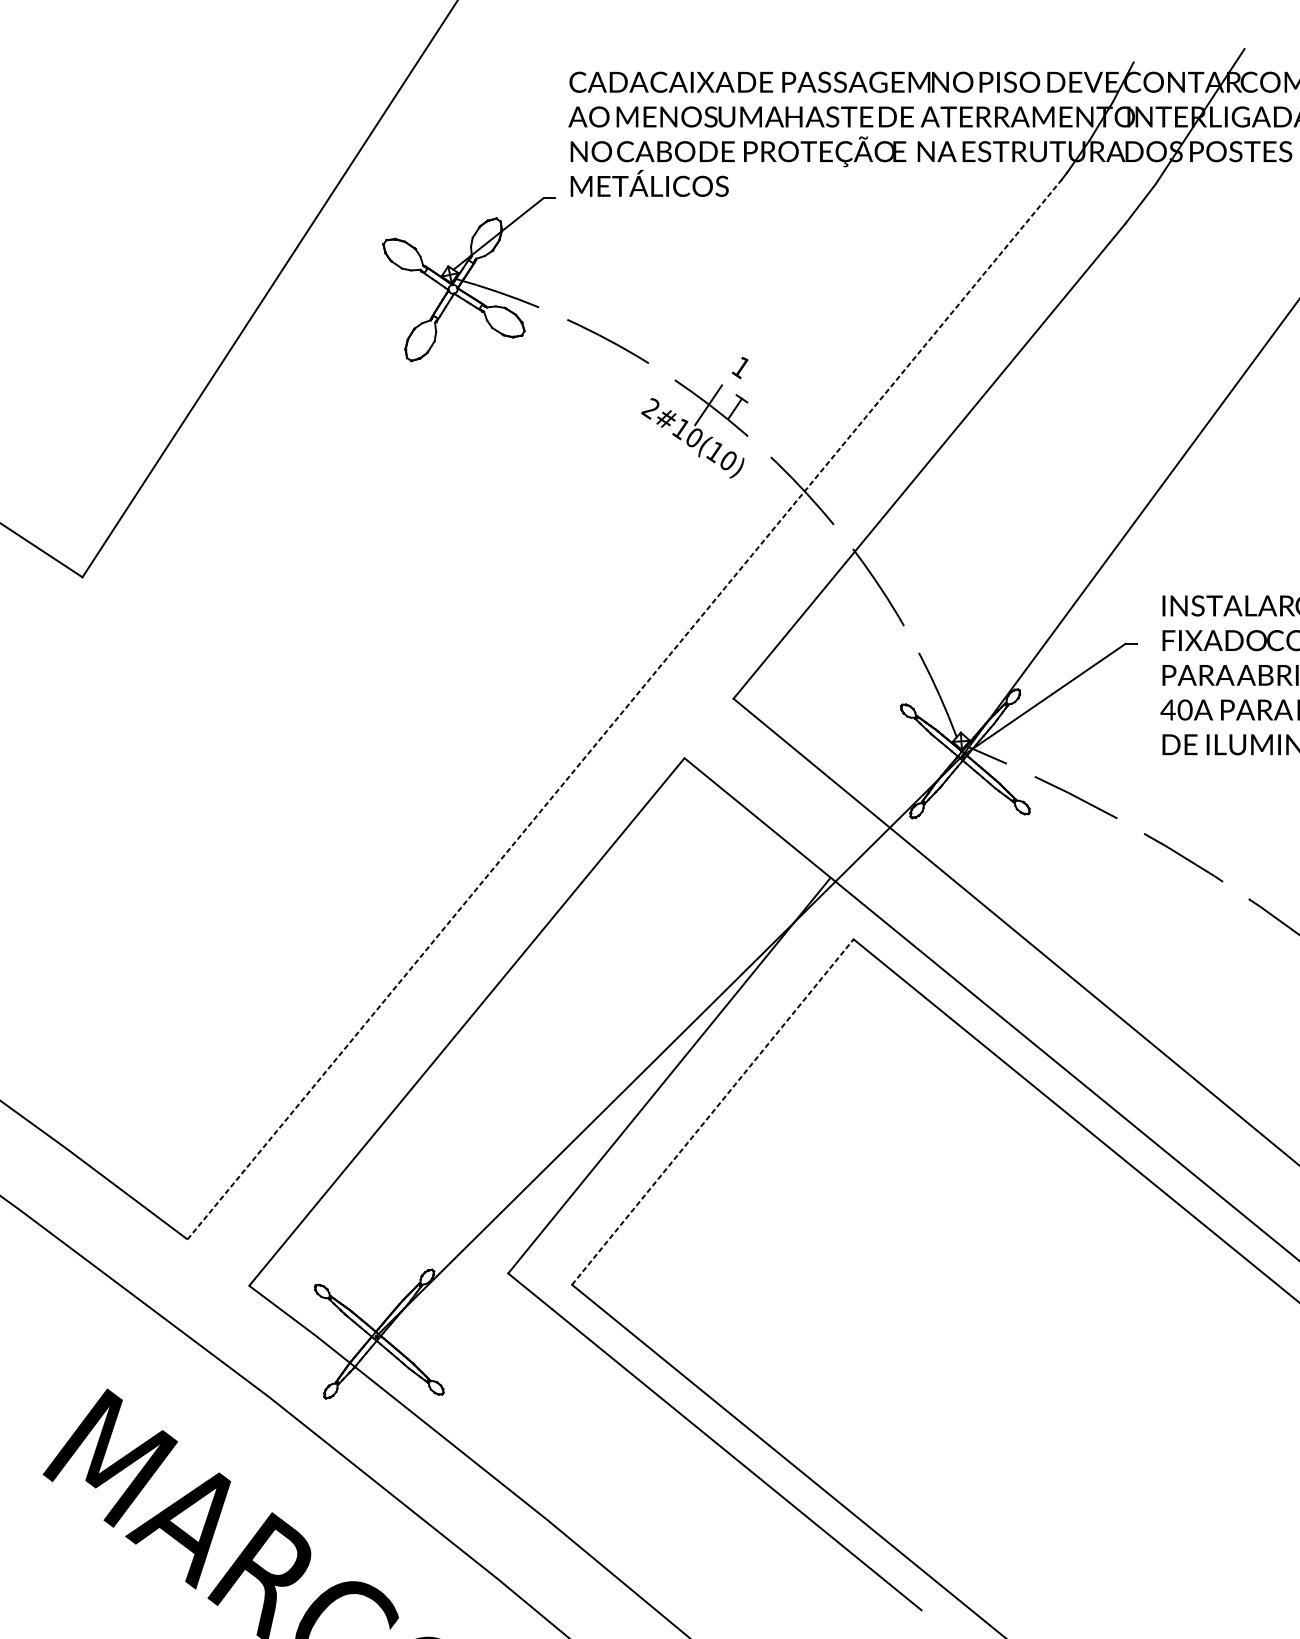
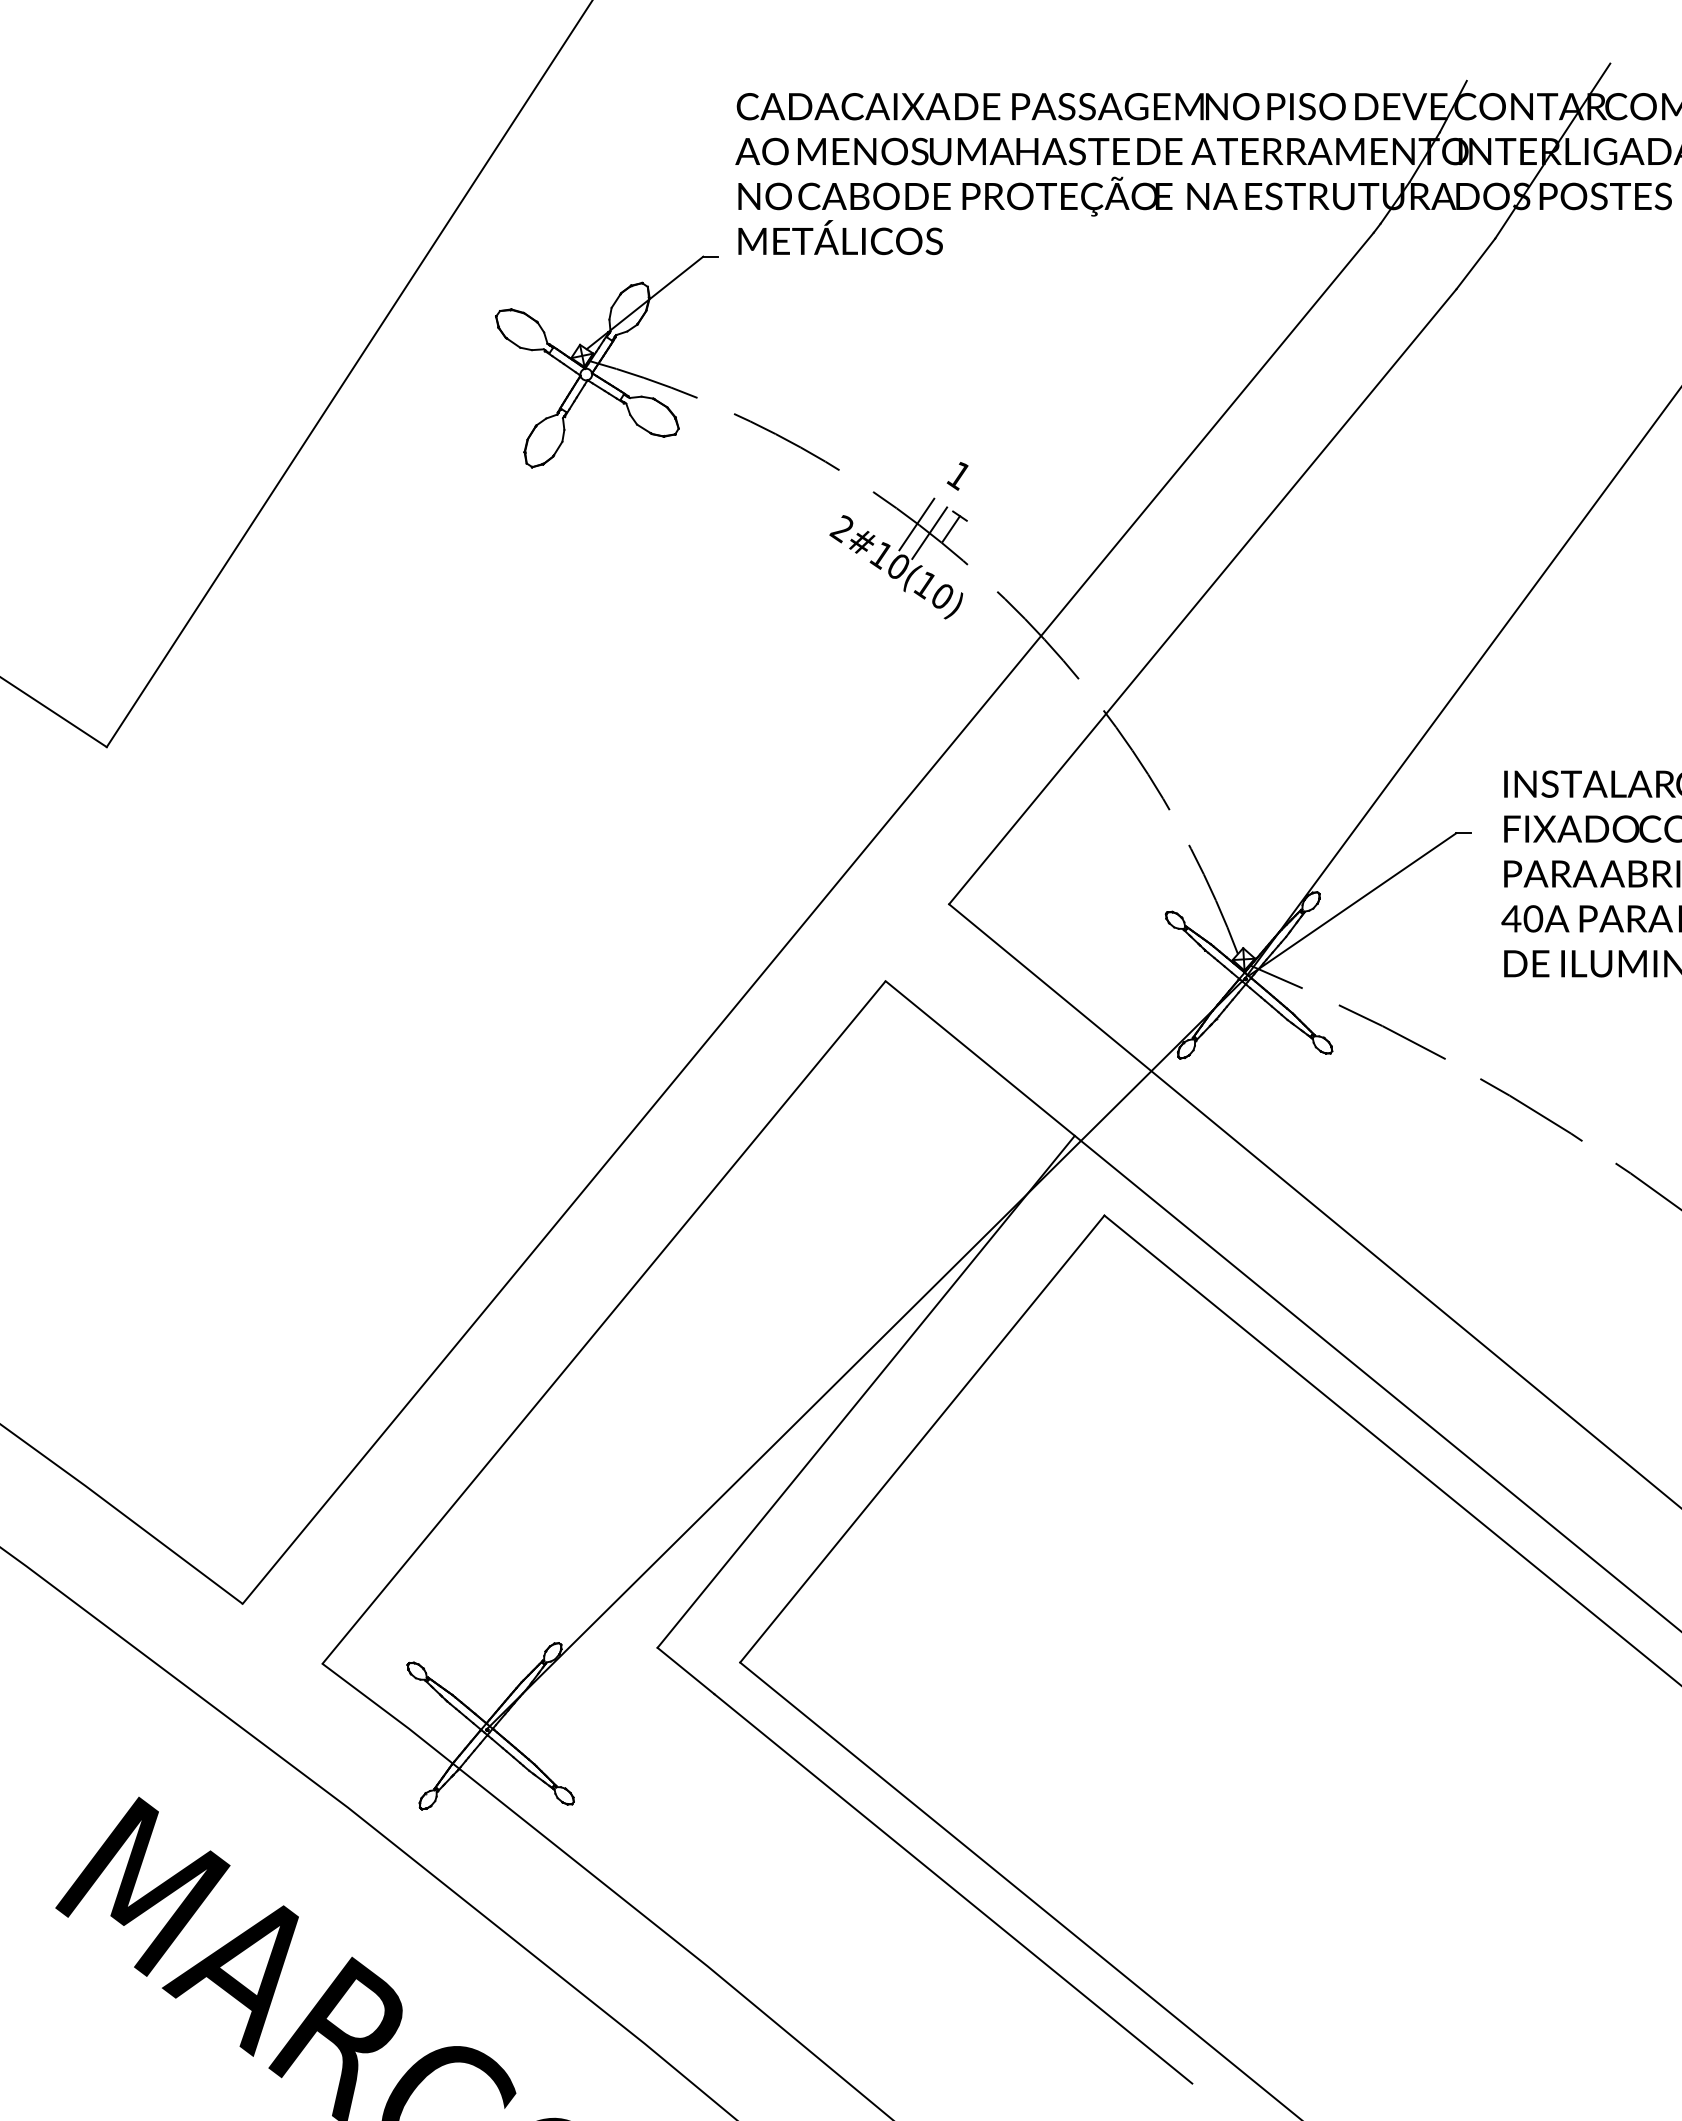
line: (718, 411) -> (929, 532), added
line: (624, 709) -> (808, 918), dashed -> solid
line: (712, 1111) -> (922, 1438), dashed -> solid

